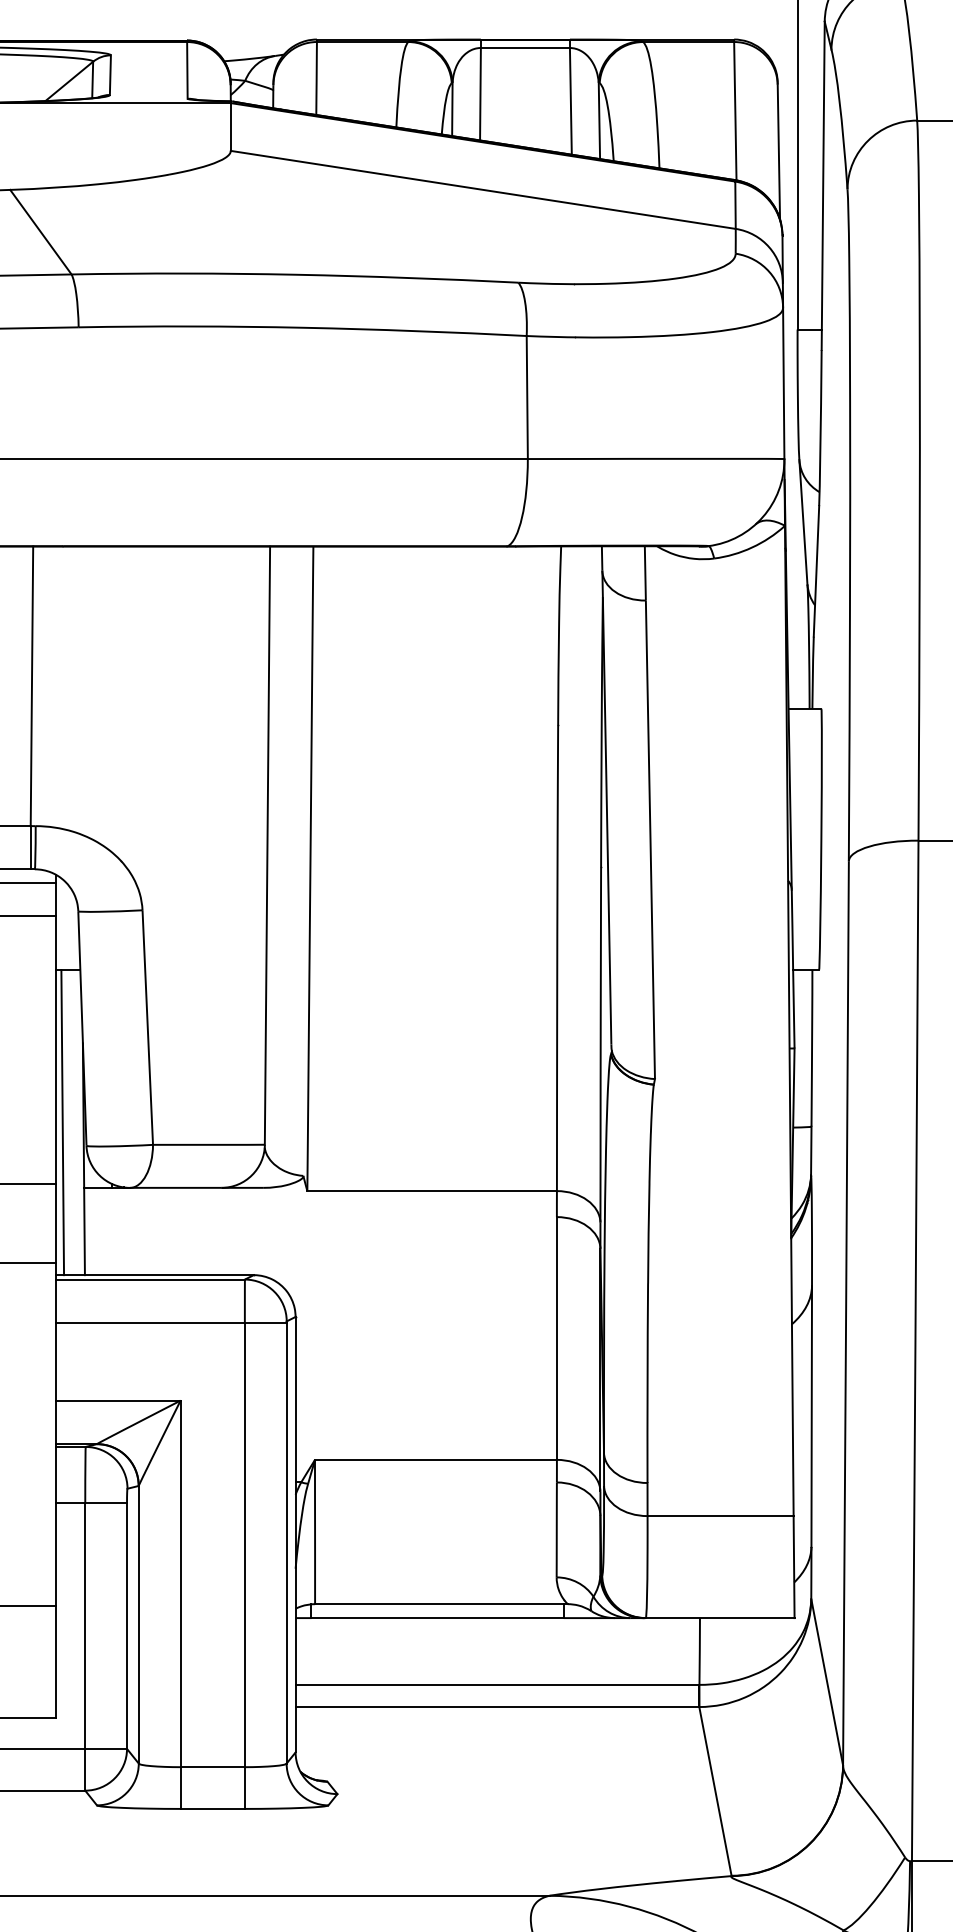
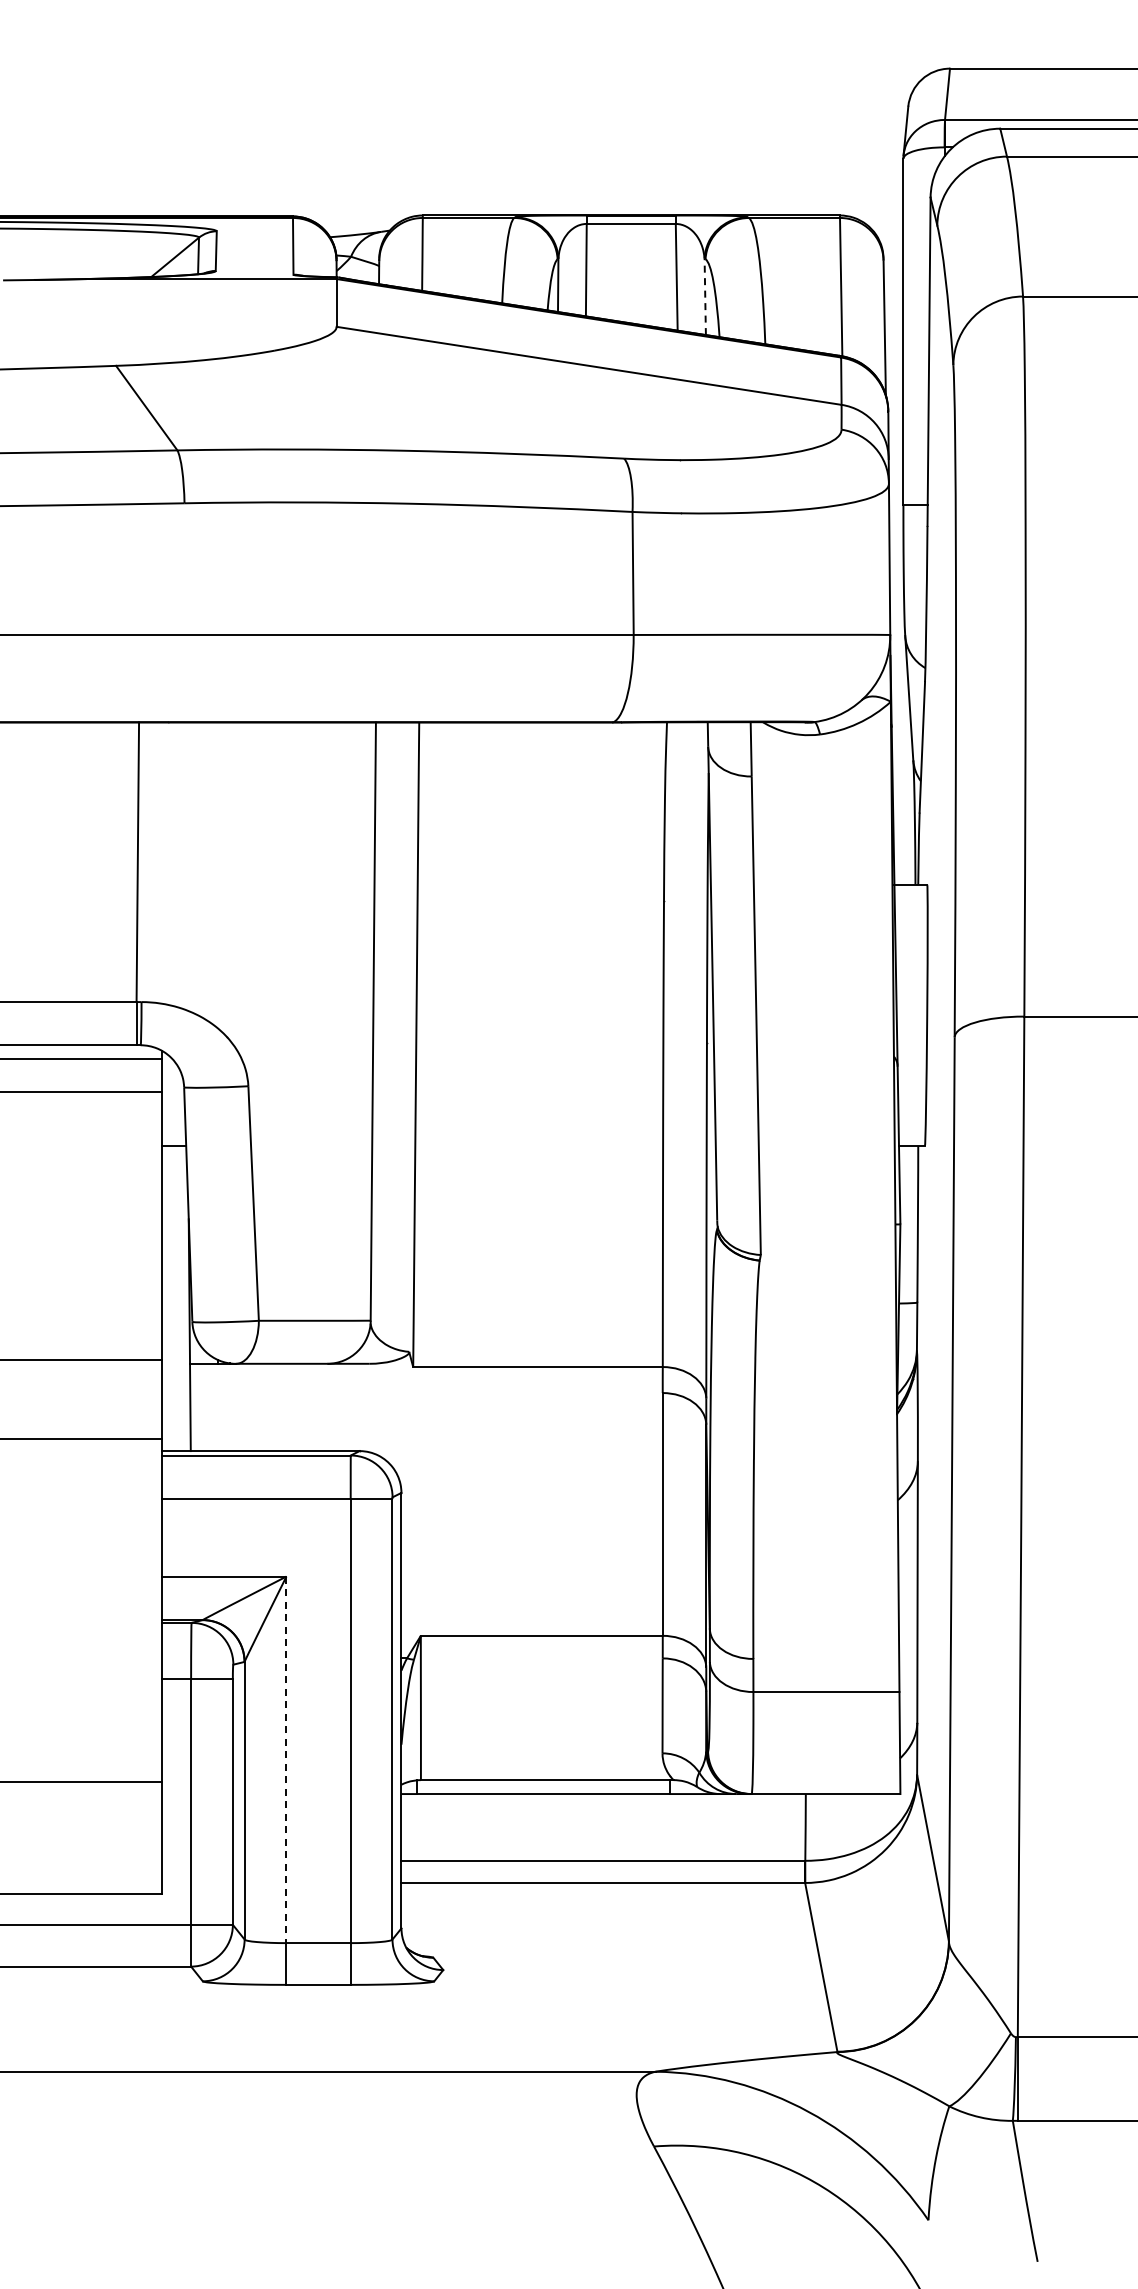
line: (599, 120) -> (705, 296), solid -> dashed
line: (62, 1122) -> (168, 1298), removed
line: (180, 1584) -> (286, 1760), solid -> dashed

